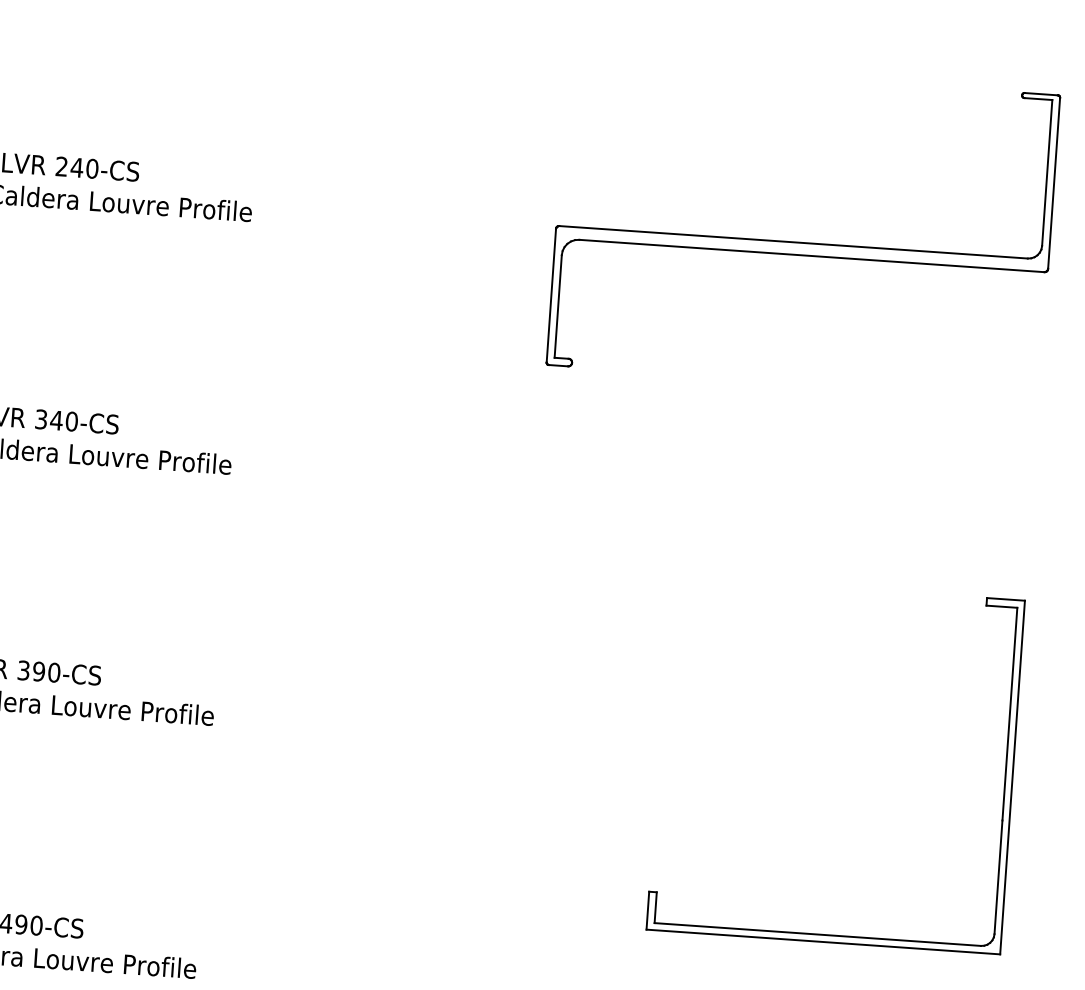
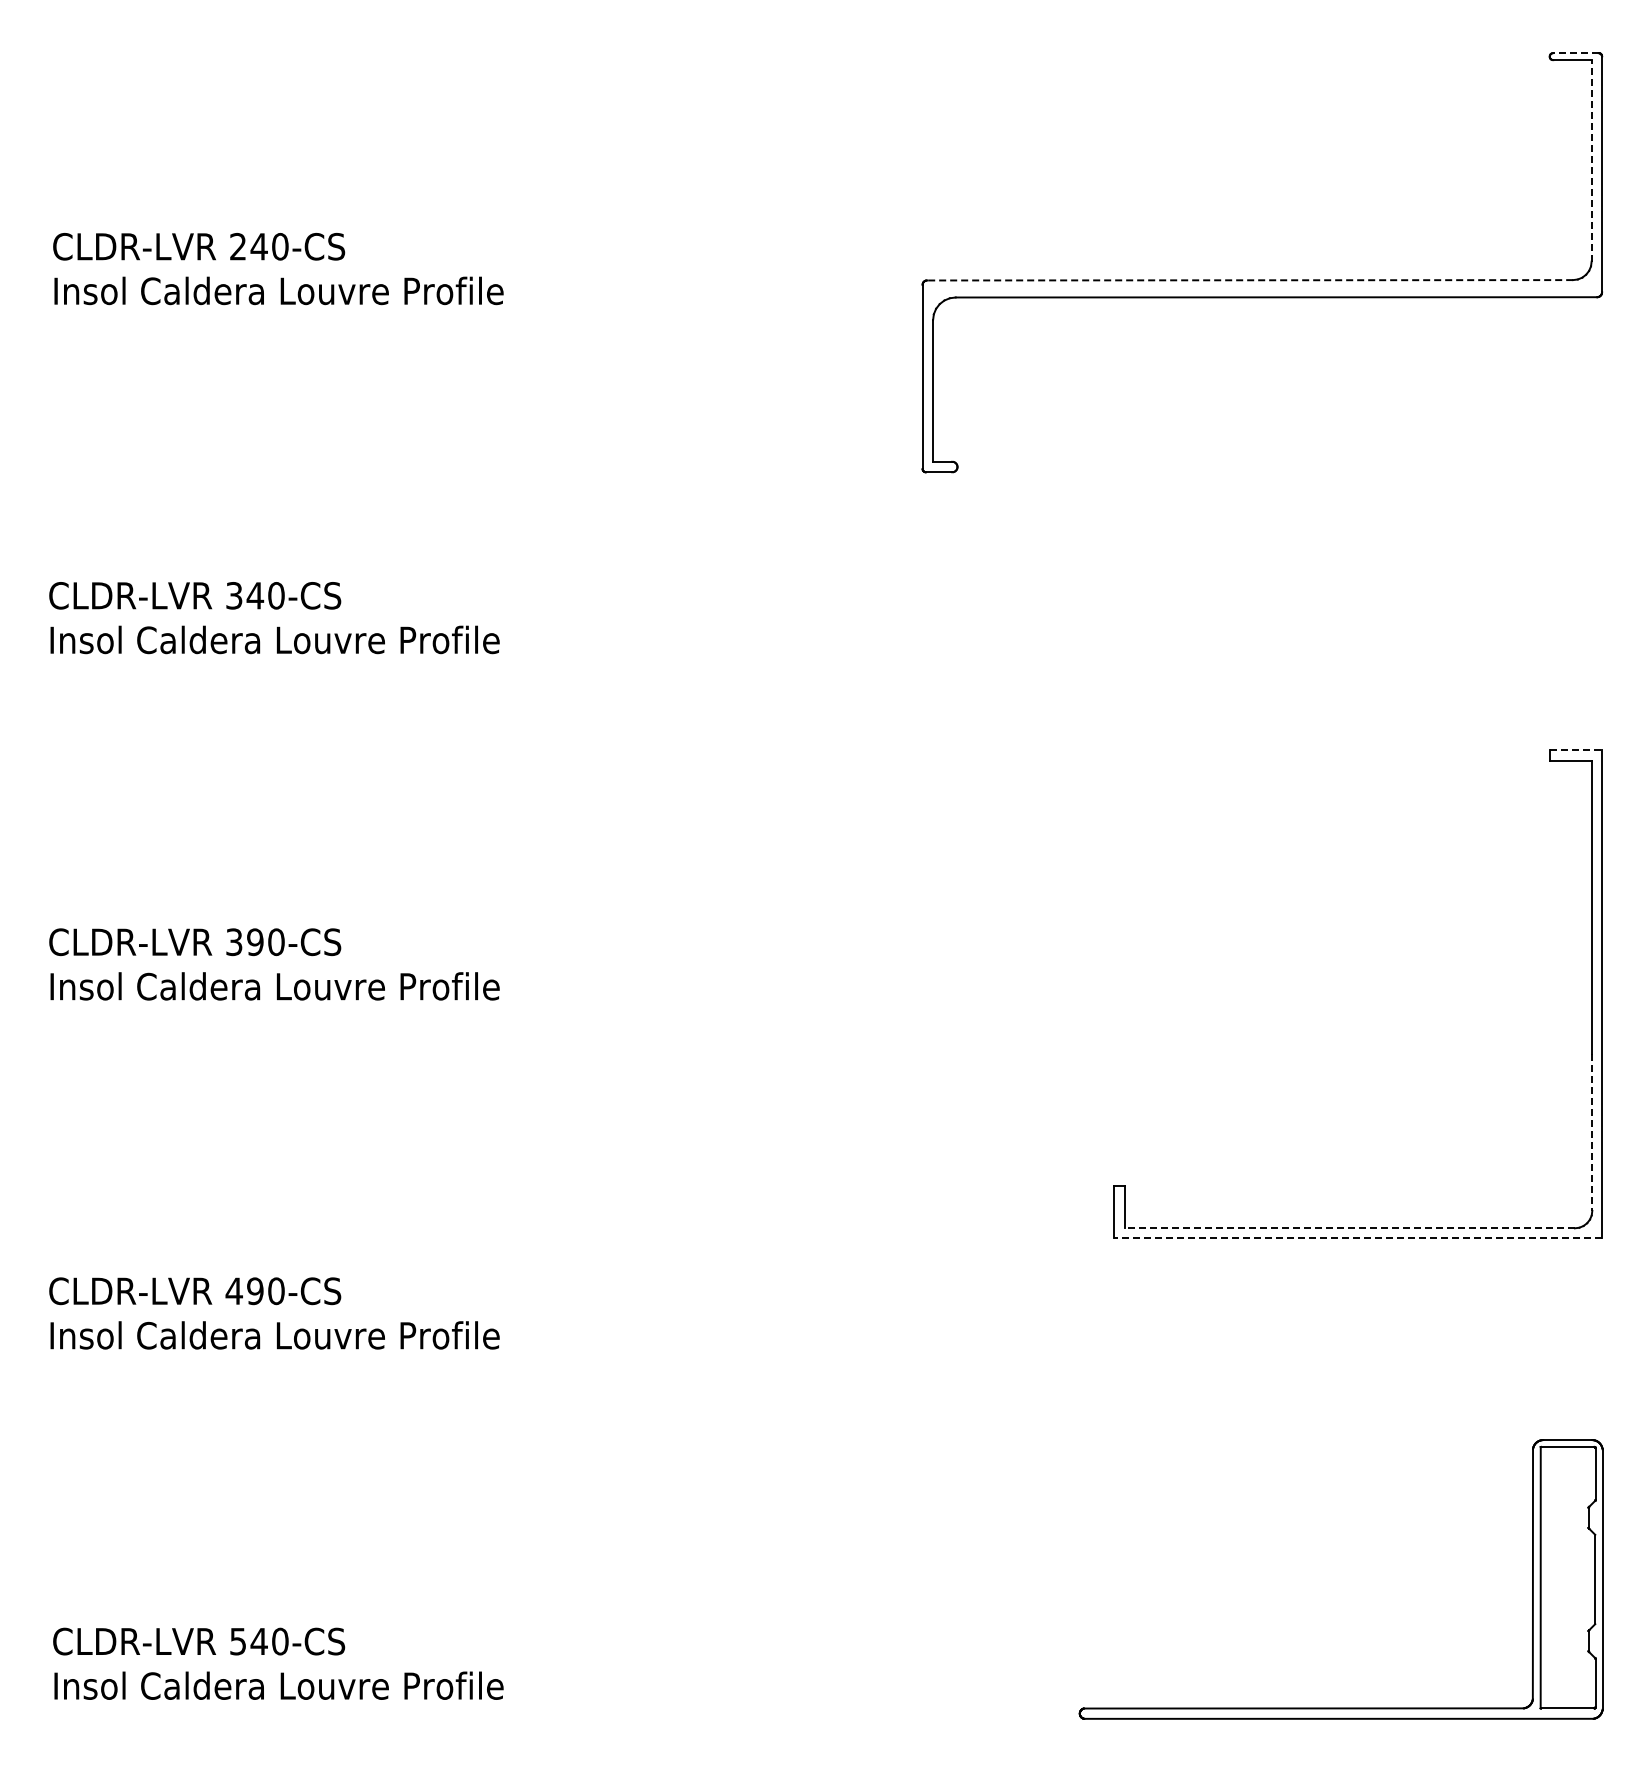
line: (1040, 94) -> (1575, 53), solid -> dashed
line: (1047, 172) -> (1591, 160), solid -> dashed
line: (793, 242) -> (1249, 280), solid -> dashed
line: (1006, 599) -> (1576, 750), solid -> dashed
line: (998, 877) -> (1592, 1132), solid -> dashed
line: (817, 934) -> (1349, 1228), solid -> dashed
line: (823, 942) -> (1358, 1238), solid -> dashed

